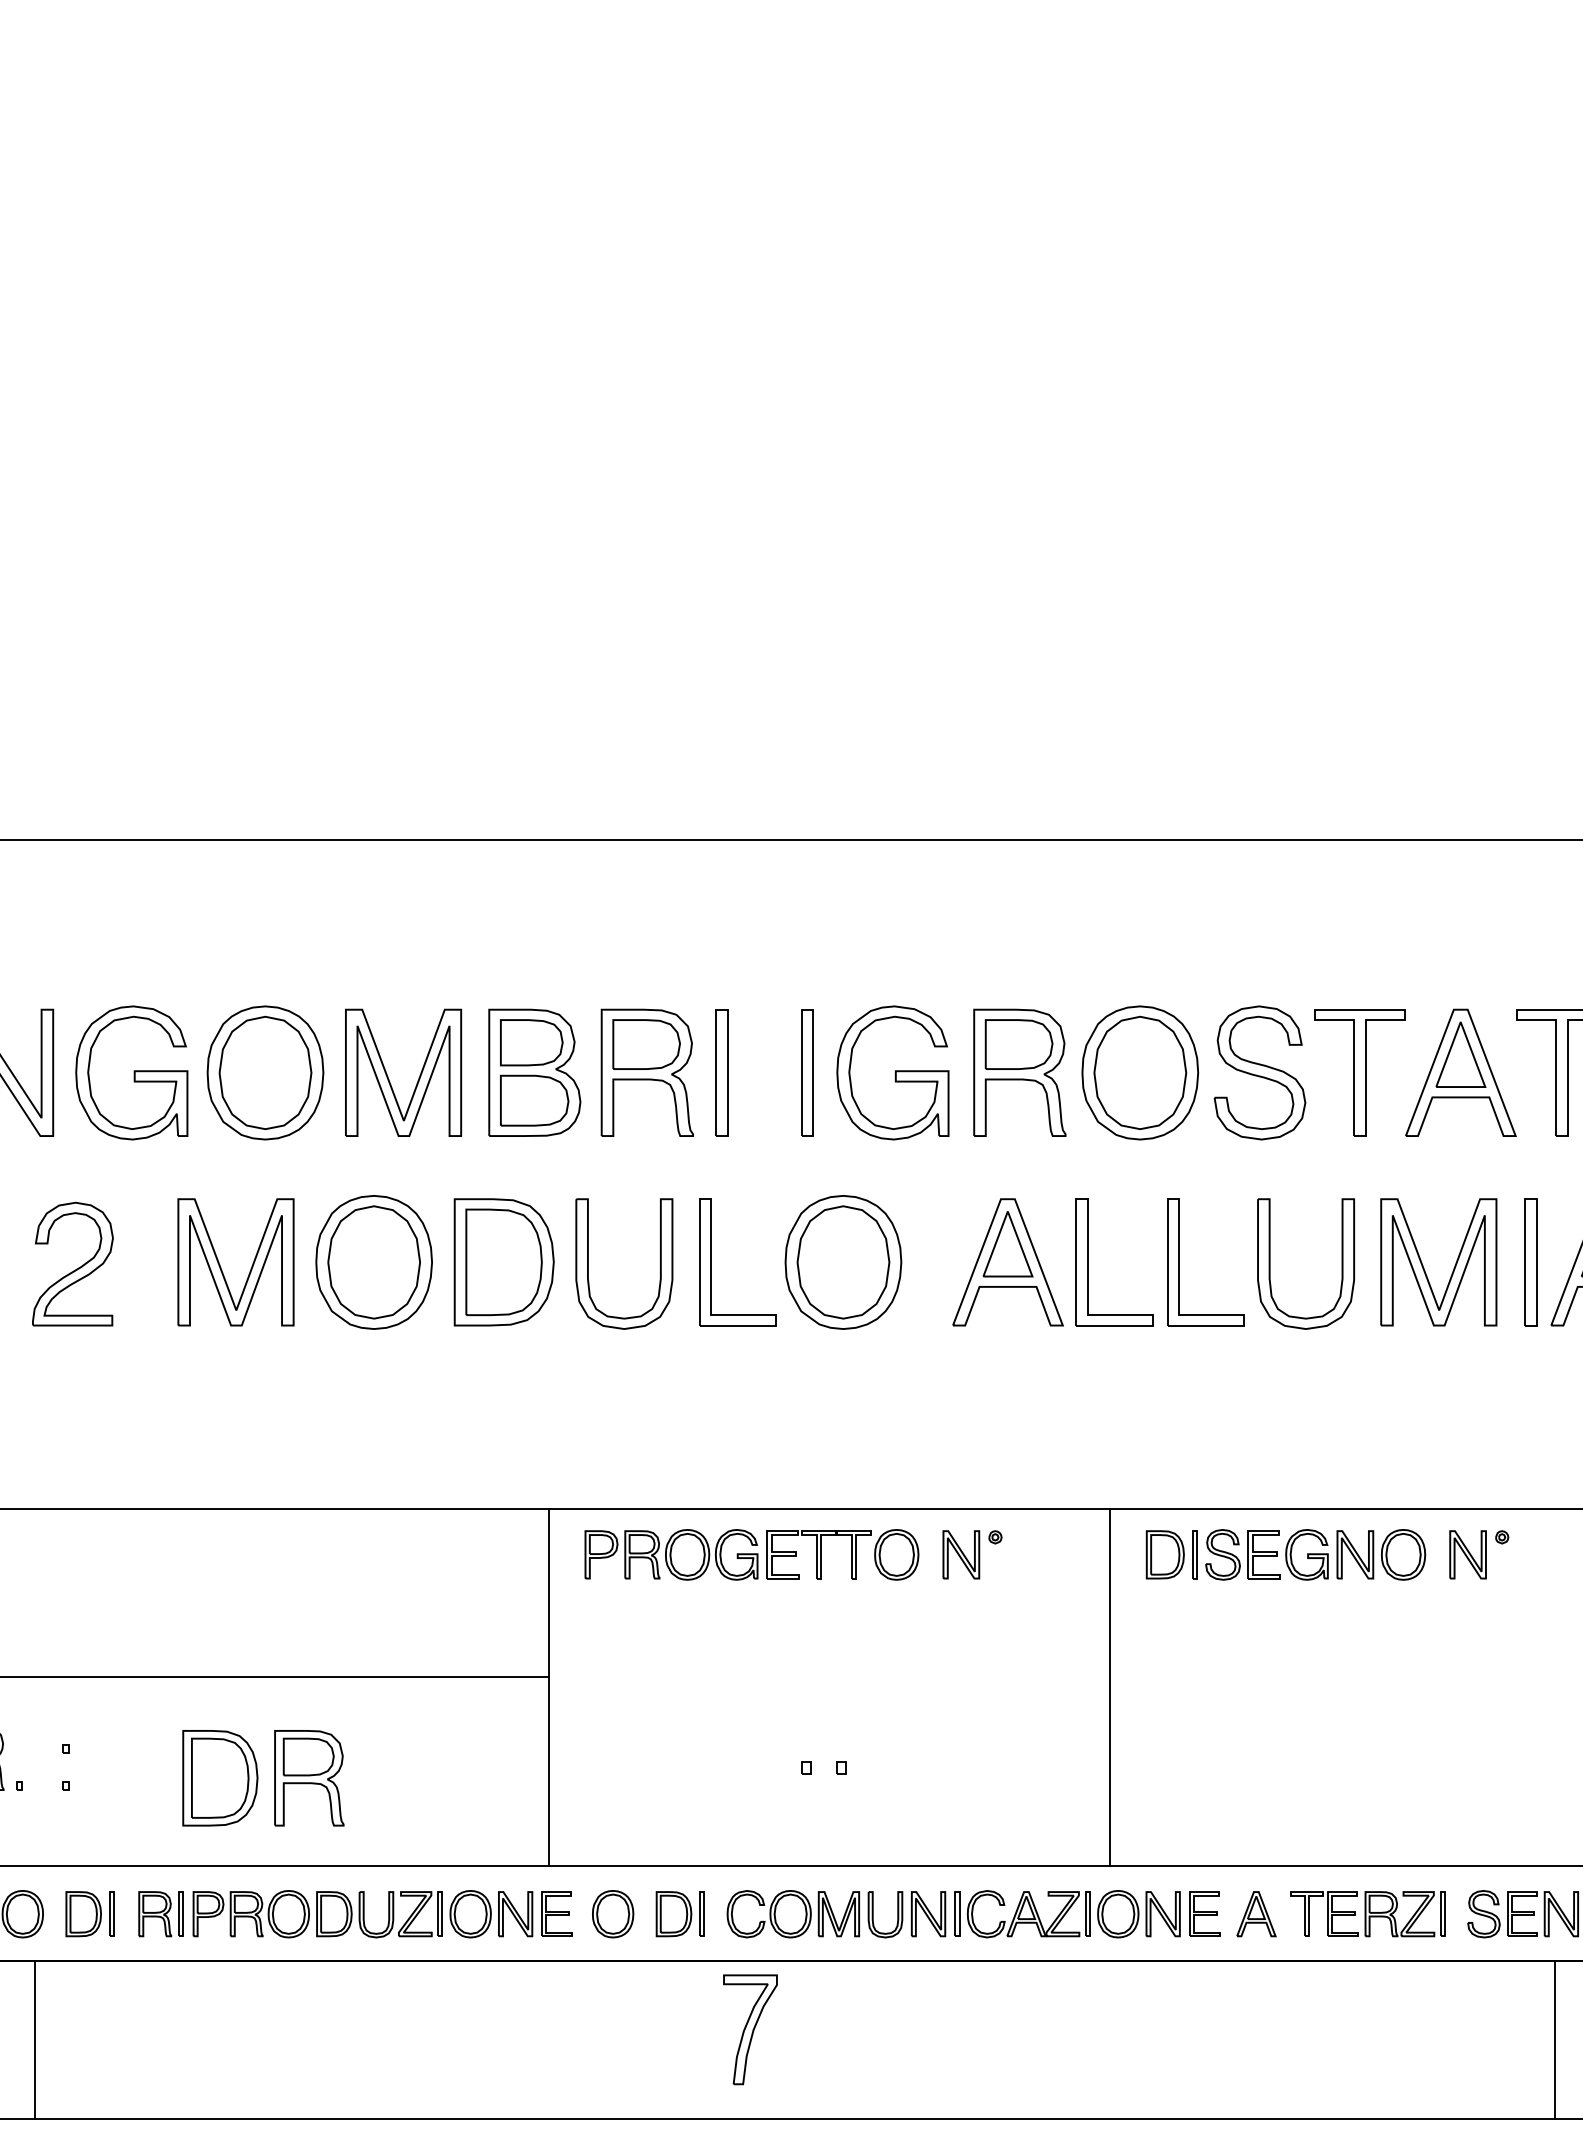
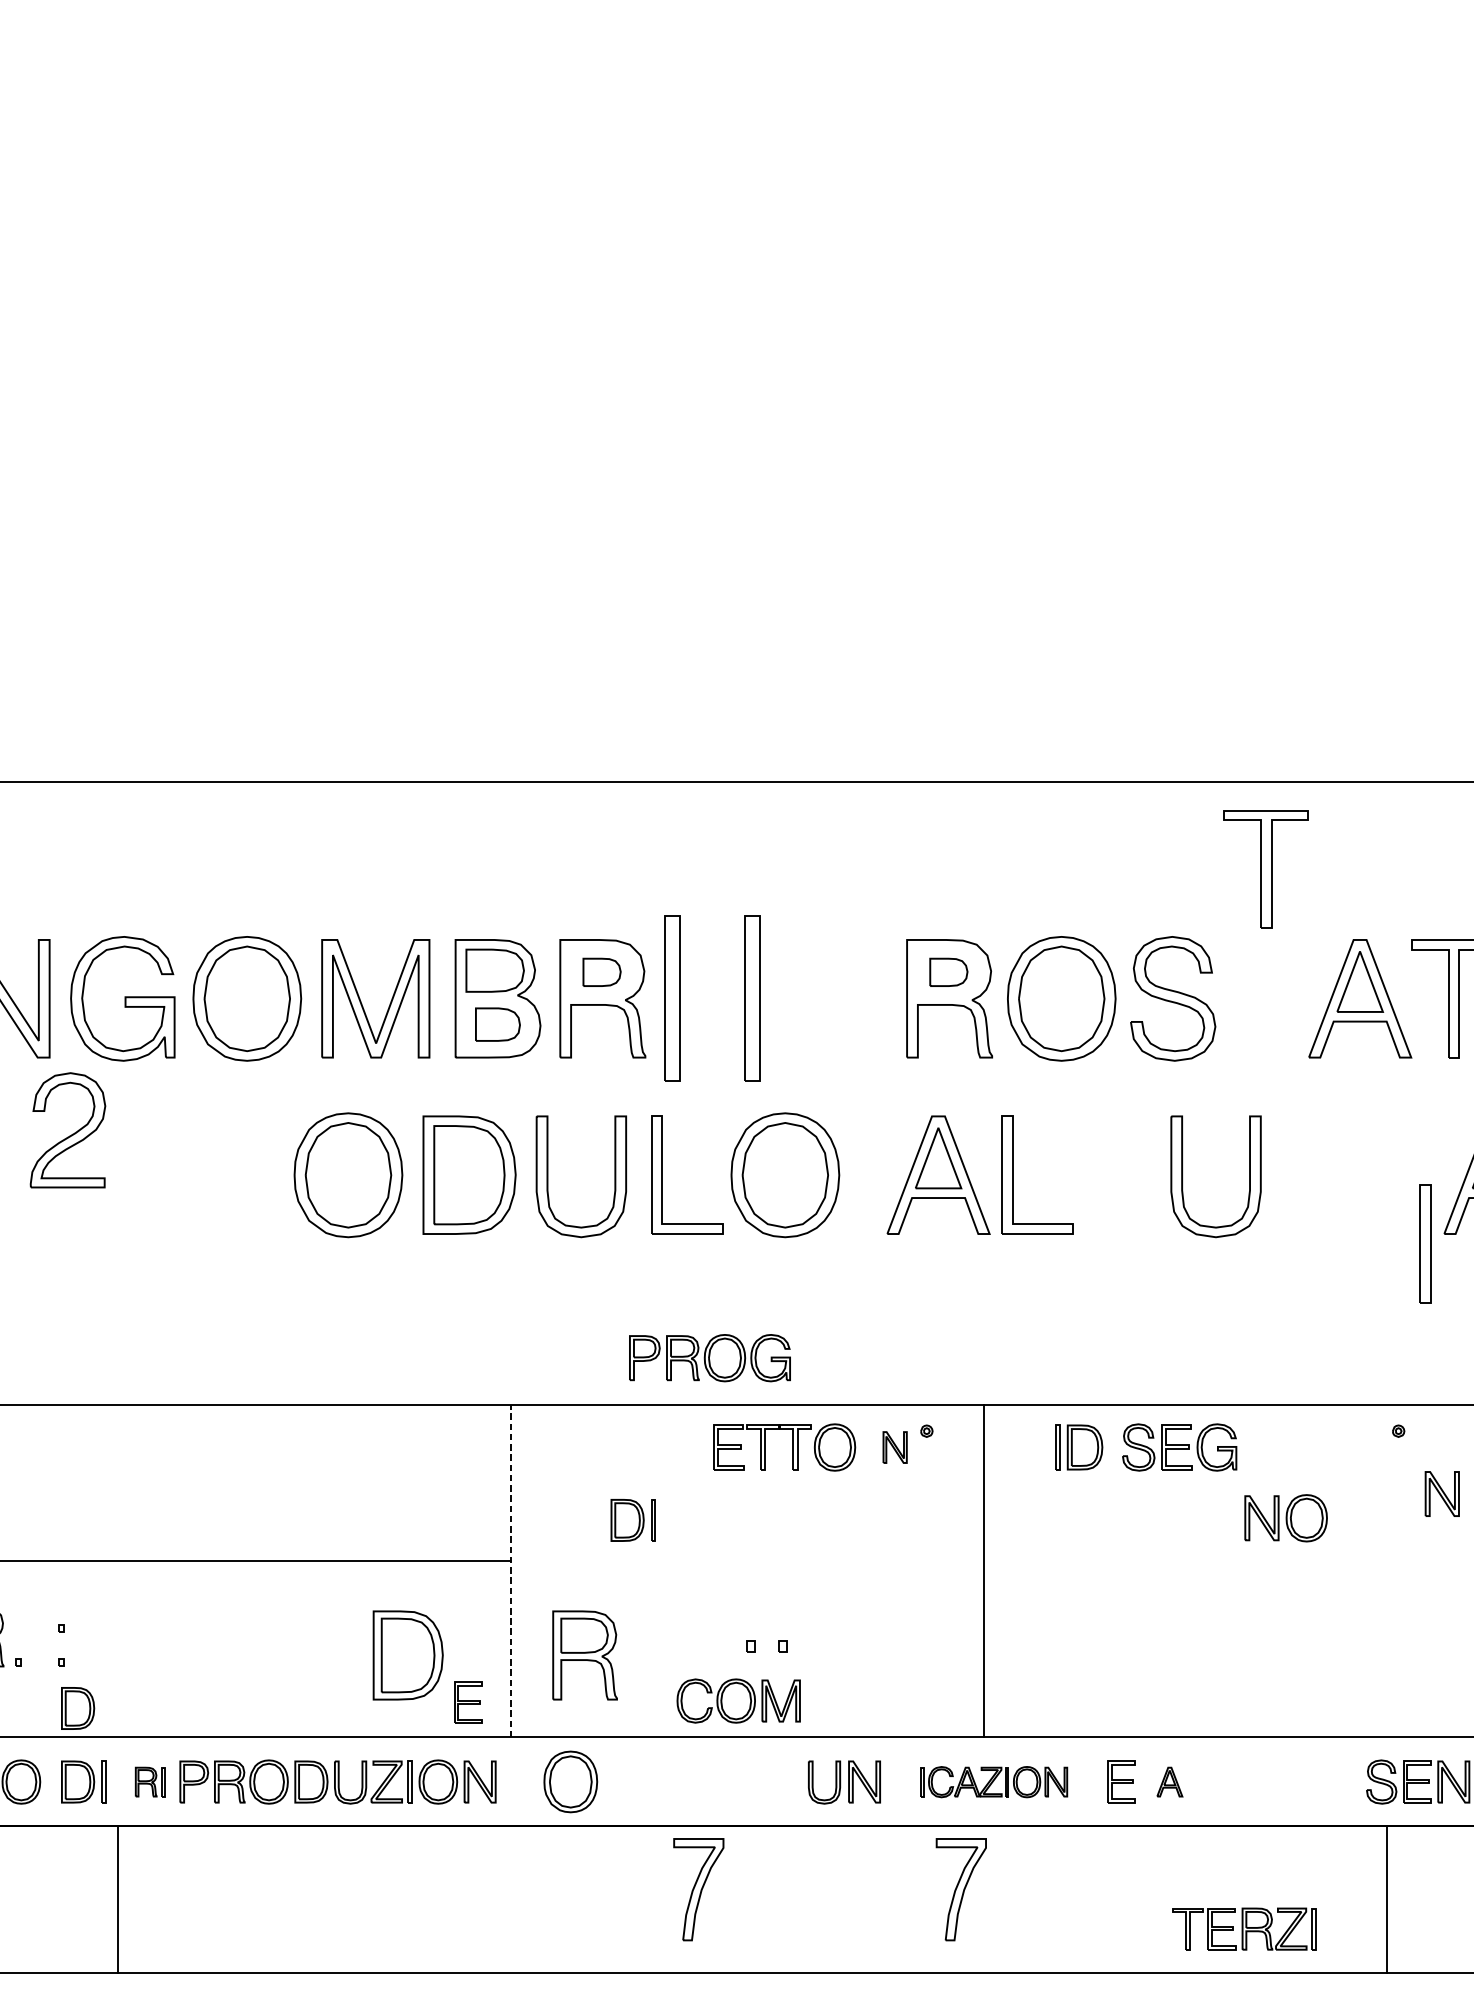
part: (646, 1044) -> (602, 972), size x0.6
part: (1018, 1044) -> (948, 972), size x0.6
part: (721, 1072) -> (671, 998), size x1.4
part: (807, 1072) -> (751, 998), size x1.4
part: (892, 1072) -> (831, 998), removed
part: (1359, 1072) -> (1265, 869), moved
part: (534, 1100) -> (497, 1024), size x0.7
part: (1179, 1262) -> (1098, 1175), removed
part: (1530, 1262) -> (1425, 1244), moved
part: (221, 1267) -> (206, 1179), removed
part: (1424, 1267) -> (1326, 1179), removed
part: (76, 1268) -> (71, 1134), moved
part: (671, 1554) -> (710, 1357), moved
part: (961, 1554) -> (895, 1447), size x0.7
part: (1194, 1554) -> (1057, 1447), moved
part: (1381, 1554) -> (1286, 1517), moved
part: (1467, 1554) -> (1441, 1493), moved
line: (548, 1687) -> (510, 1570), solid -> dashed
line: (1109, 1687) -> (983, 1570), moved
part: (220, 1778) -> (408, 1655), moved
part: (309, 1778) -> (585, 1655), moved
part: (83, 1835) -> (77, 1708), added
part: (556, 1913) -> (467, 1702), moved
part: (160, 1914) -> (149, 1782), size x0.7
part: (613, 1914) -> (571, 1782), size x1.4
part: (679, 1914) -> (632, 1520), moved
part: (792, 1914) -> (737, 1701), moved
part: (1067, 1914) -> (993, 1782), size x0.7
part: (1256, 1914) -> (1169, 1782), size x0.7
part: (1367, 1914) -> (1244, 1929), moved
part: (1032, 2029) -> (961, 1889), added
line: (35, 2039) -> (117, 1898), moved
line: (1555, 2039) -> (1386, 1898), moved

